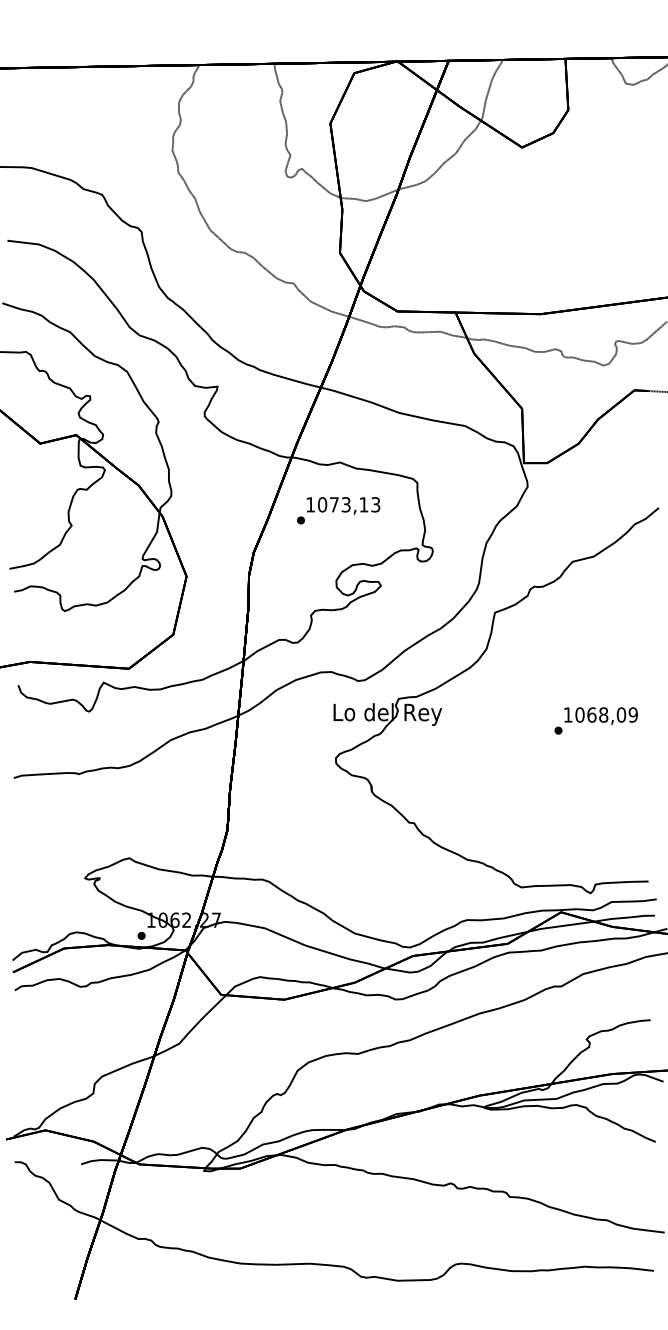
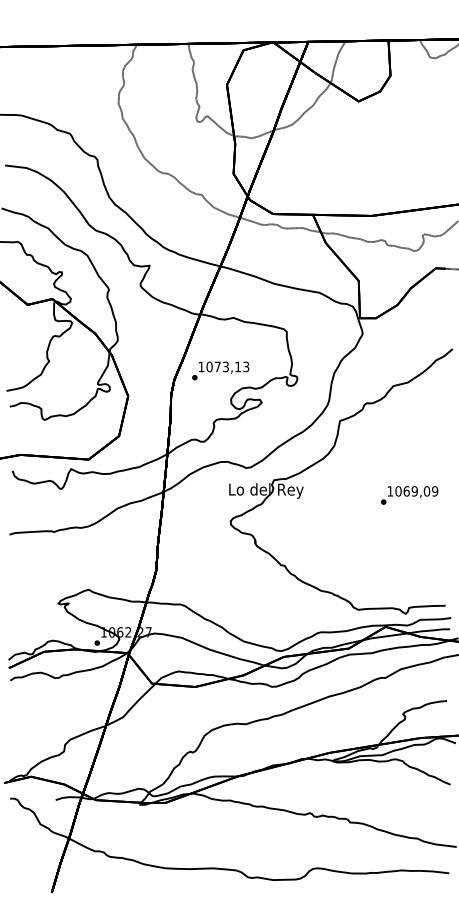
text: (338, 509) -> (220, 370), moved
text: (603, 715) -> (414, 491), 1068,09 -> 1069,09

